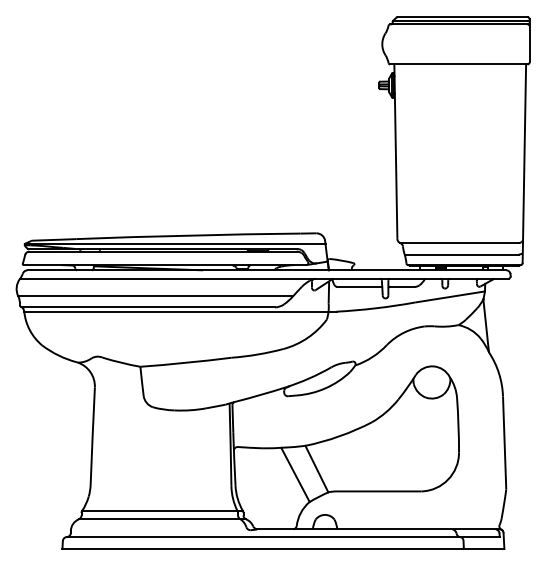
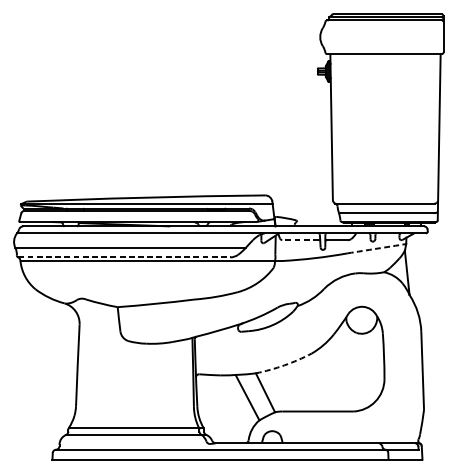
line: (358, 286) -> (300, 239), solid -> dashed
arc: (450, 296) -> (377, 248), solid -> dashed
line: (148, 307) -> (124, 257), solid -> dashed
arc: (339, 436) -> (284, 365), solid -> dashed

